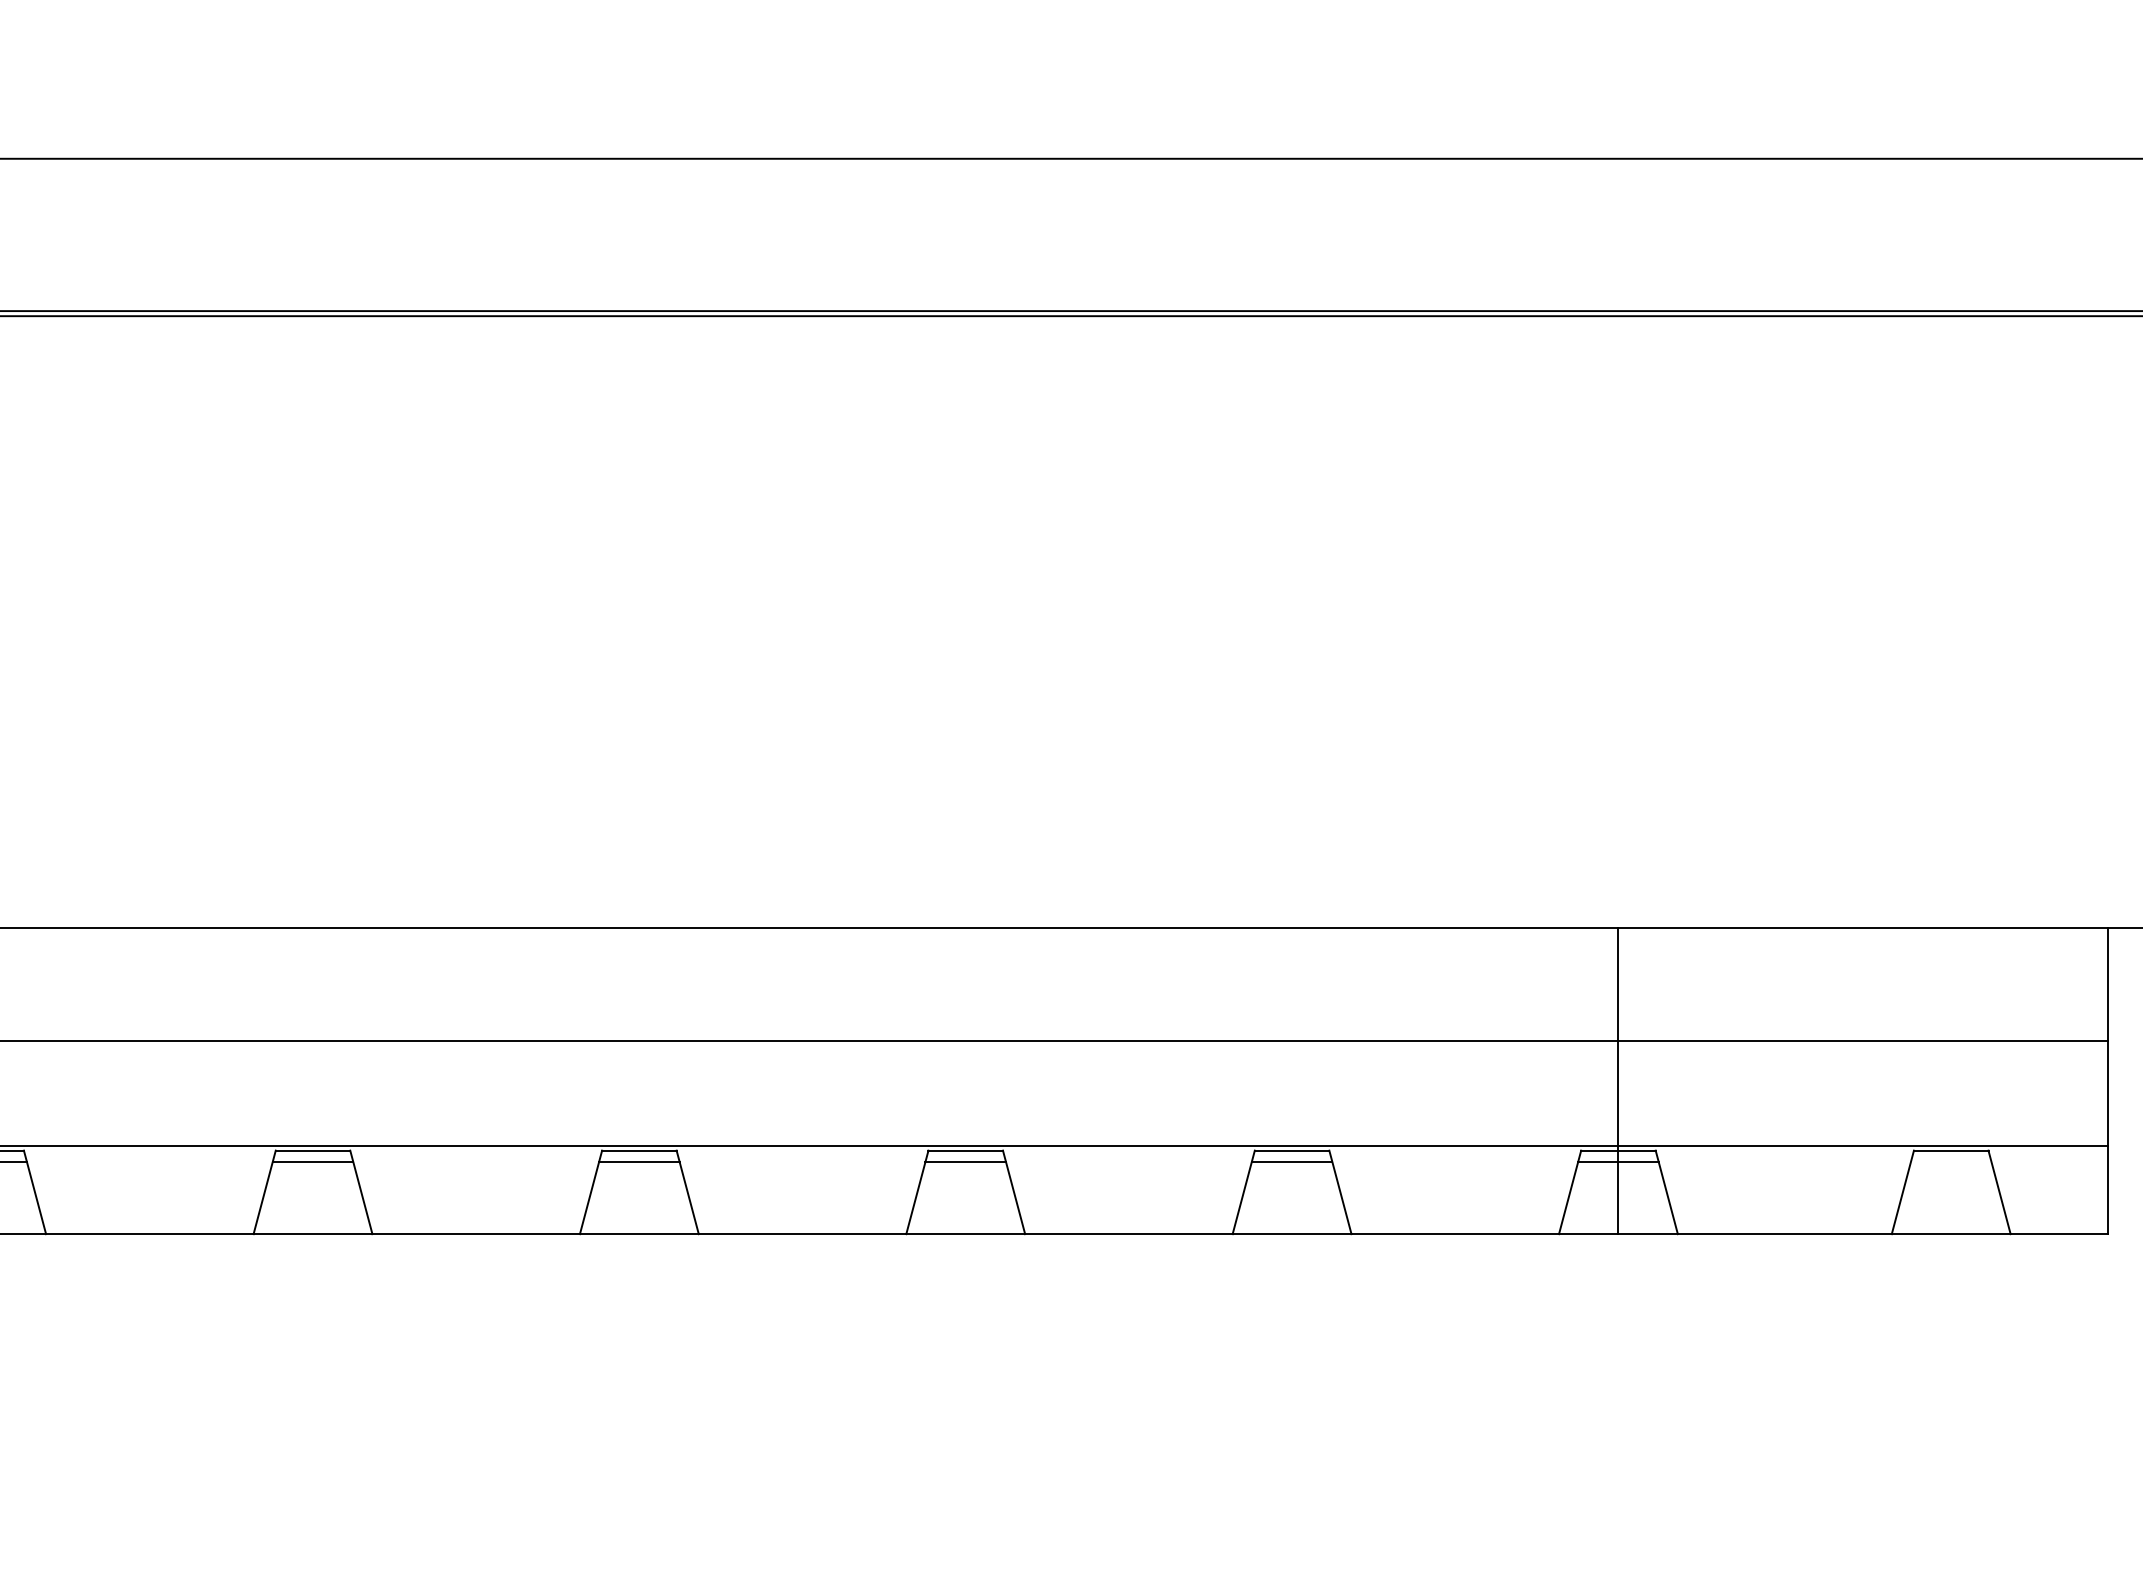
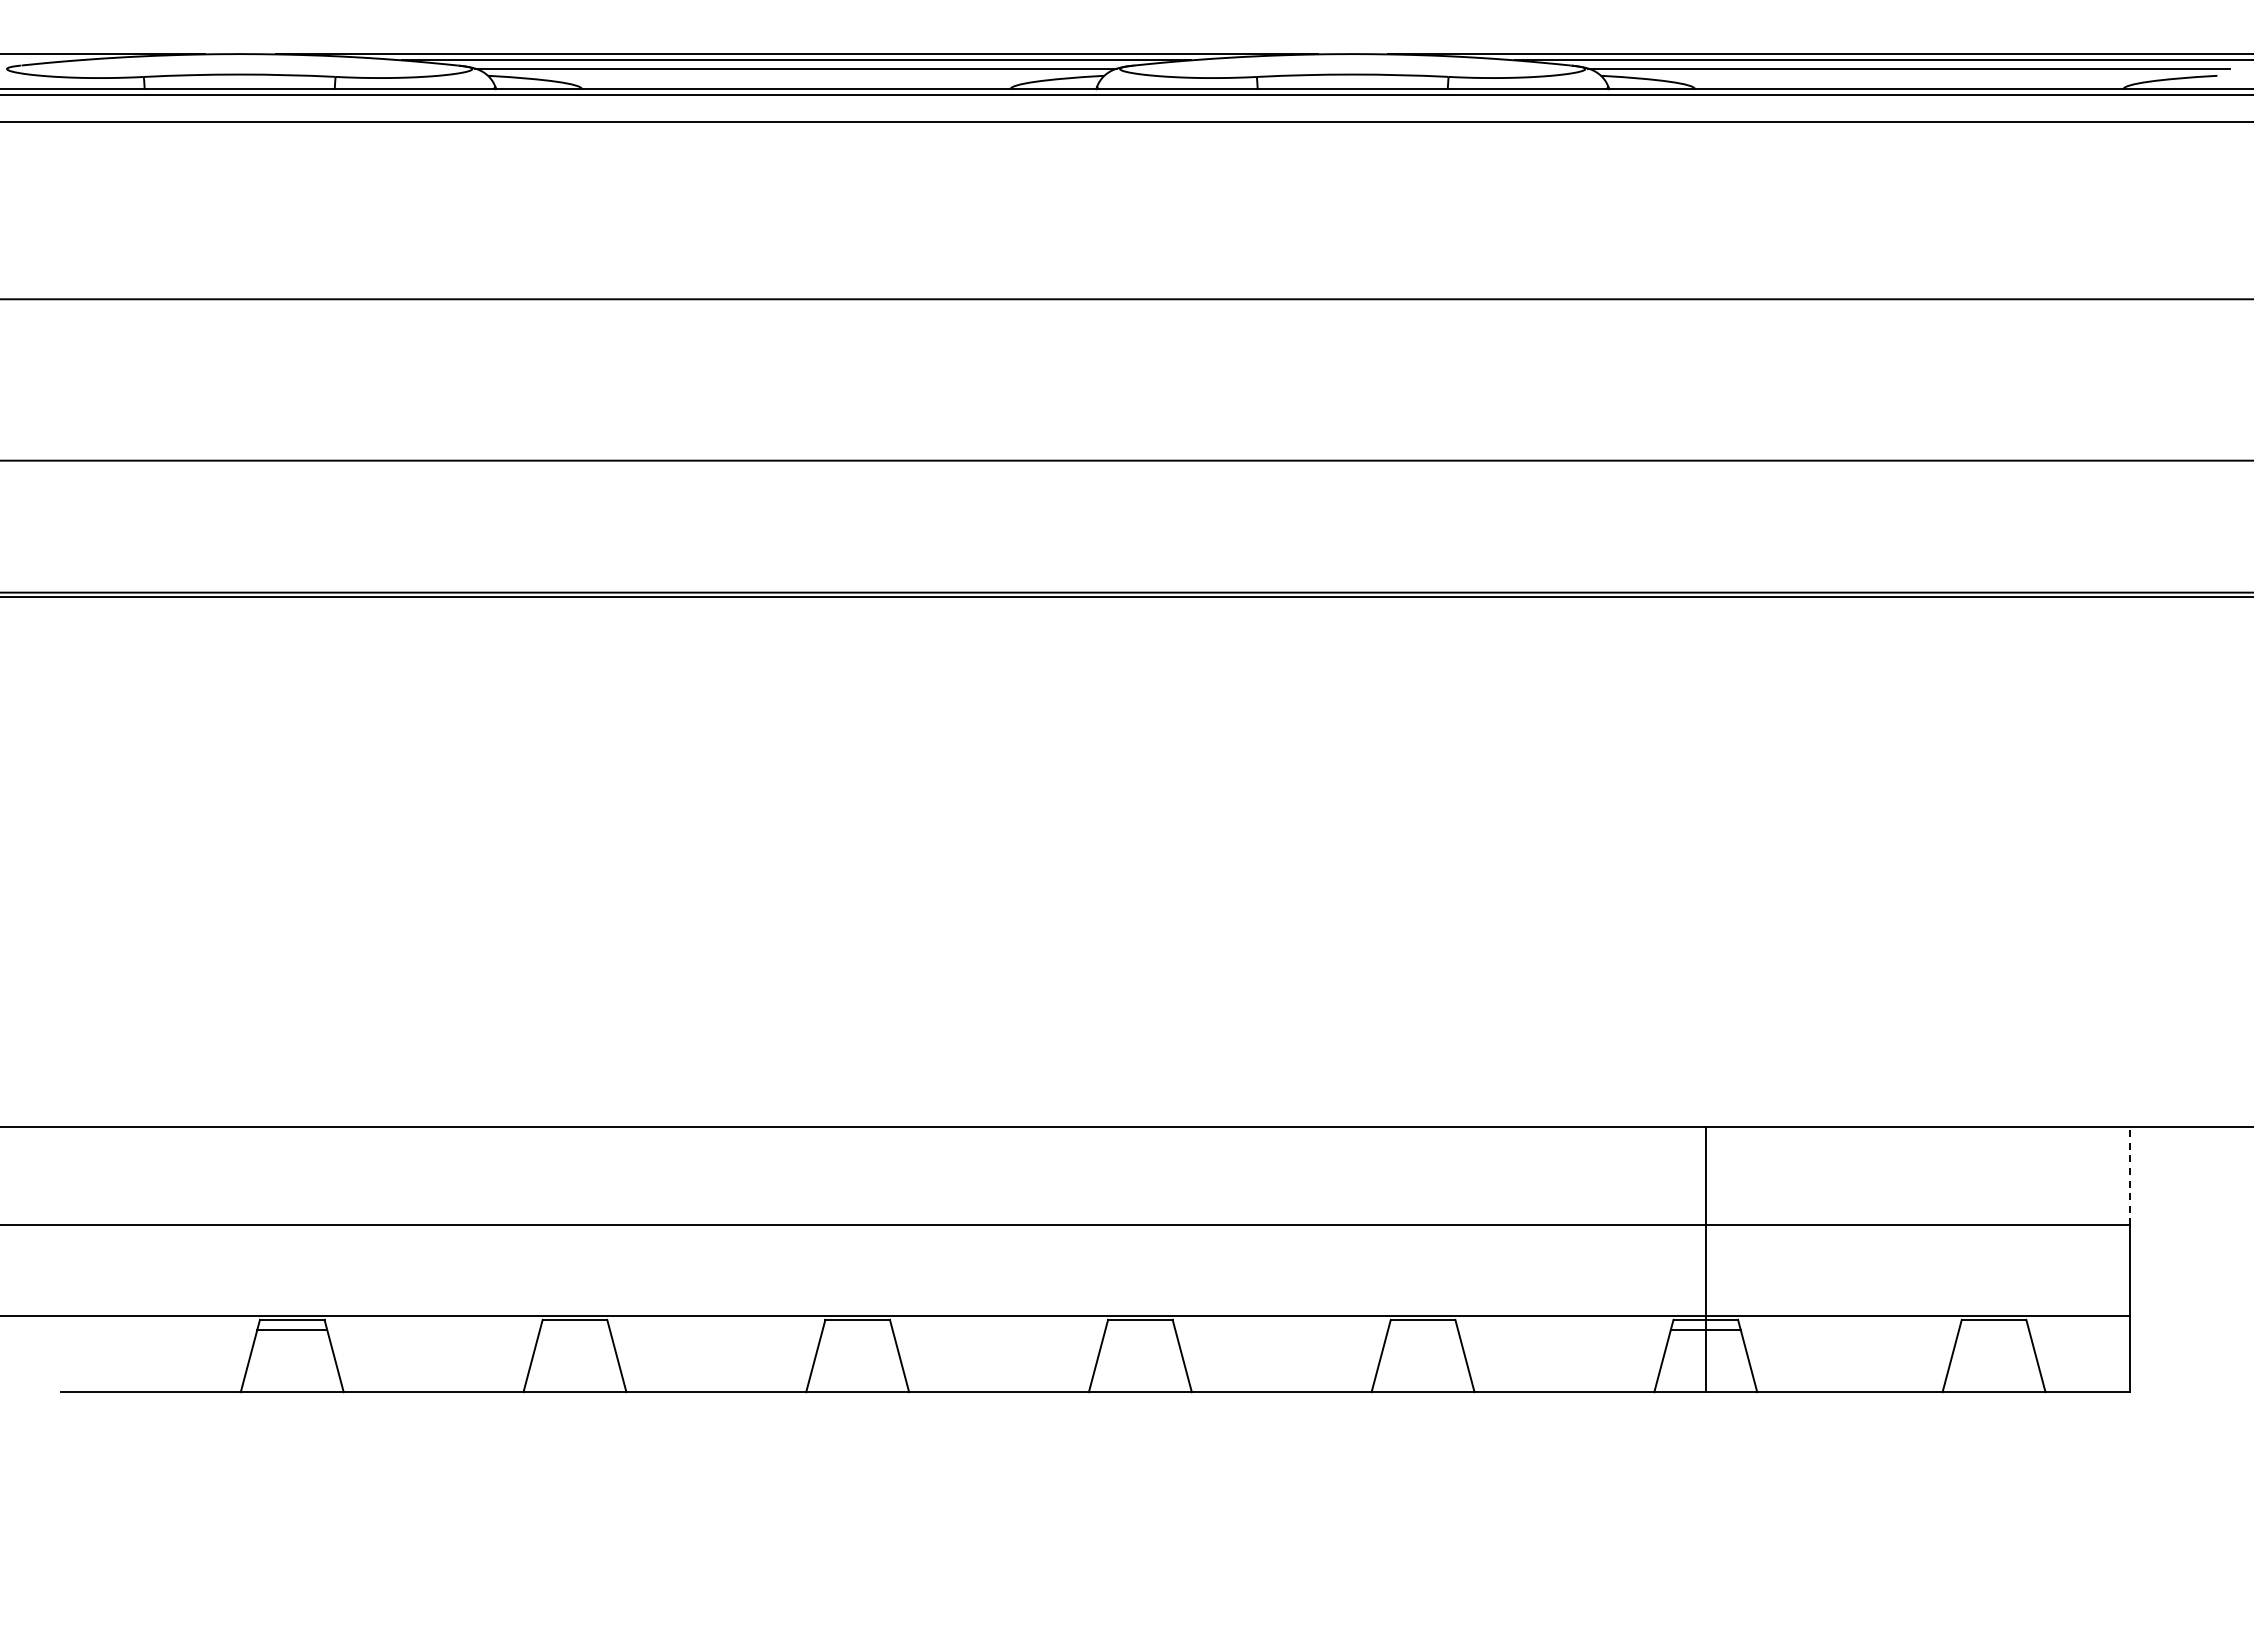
line: (2107, 983) -> (2129, 1175), solid -> dashed
line: (312, 1161) -> (574, 1329), removed
line: (639, 1161) -> (857, 1329), removed
line: (965, 1161) -> (1140, 1329), removed
line: (1291, 1161) -> (1422, 1329), removed

